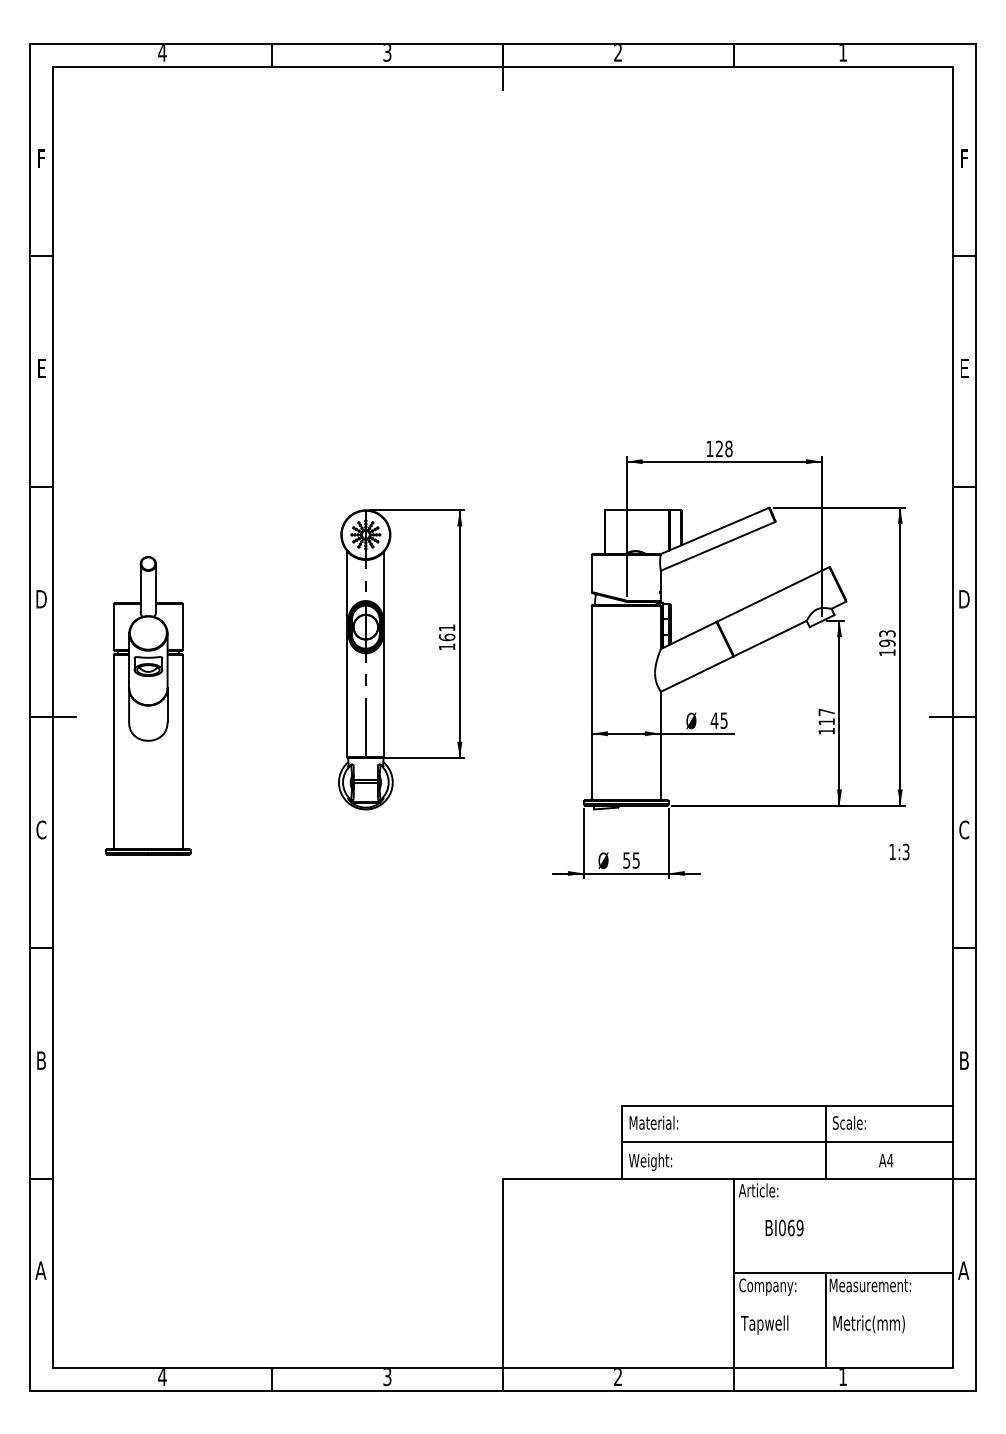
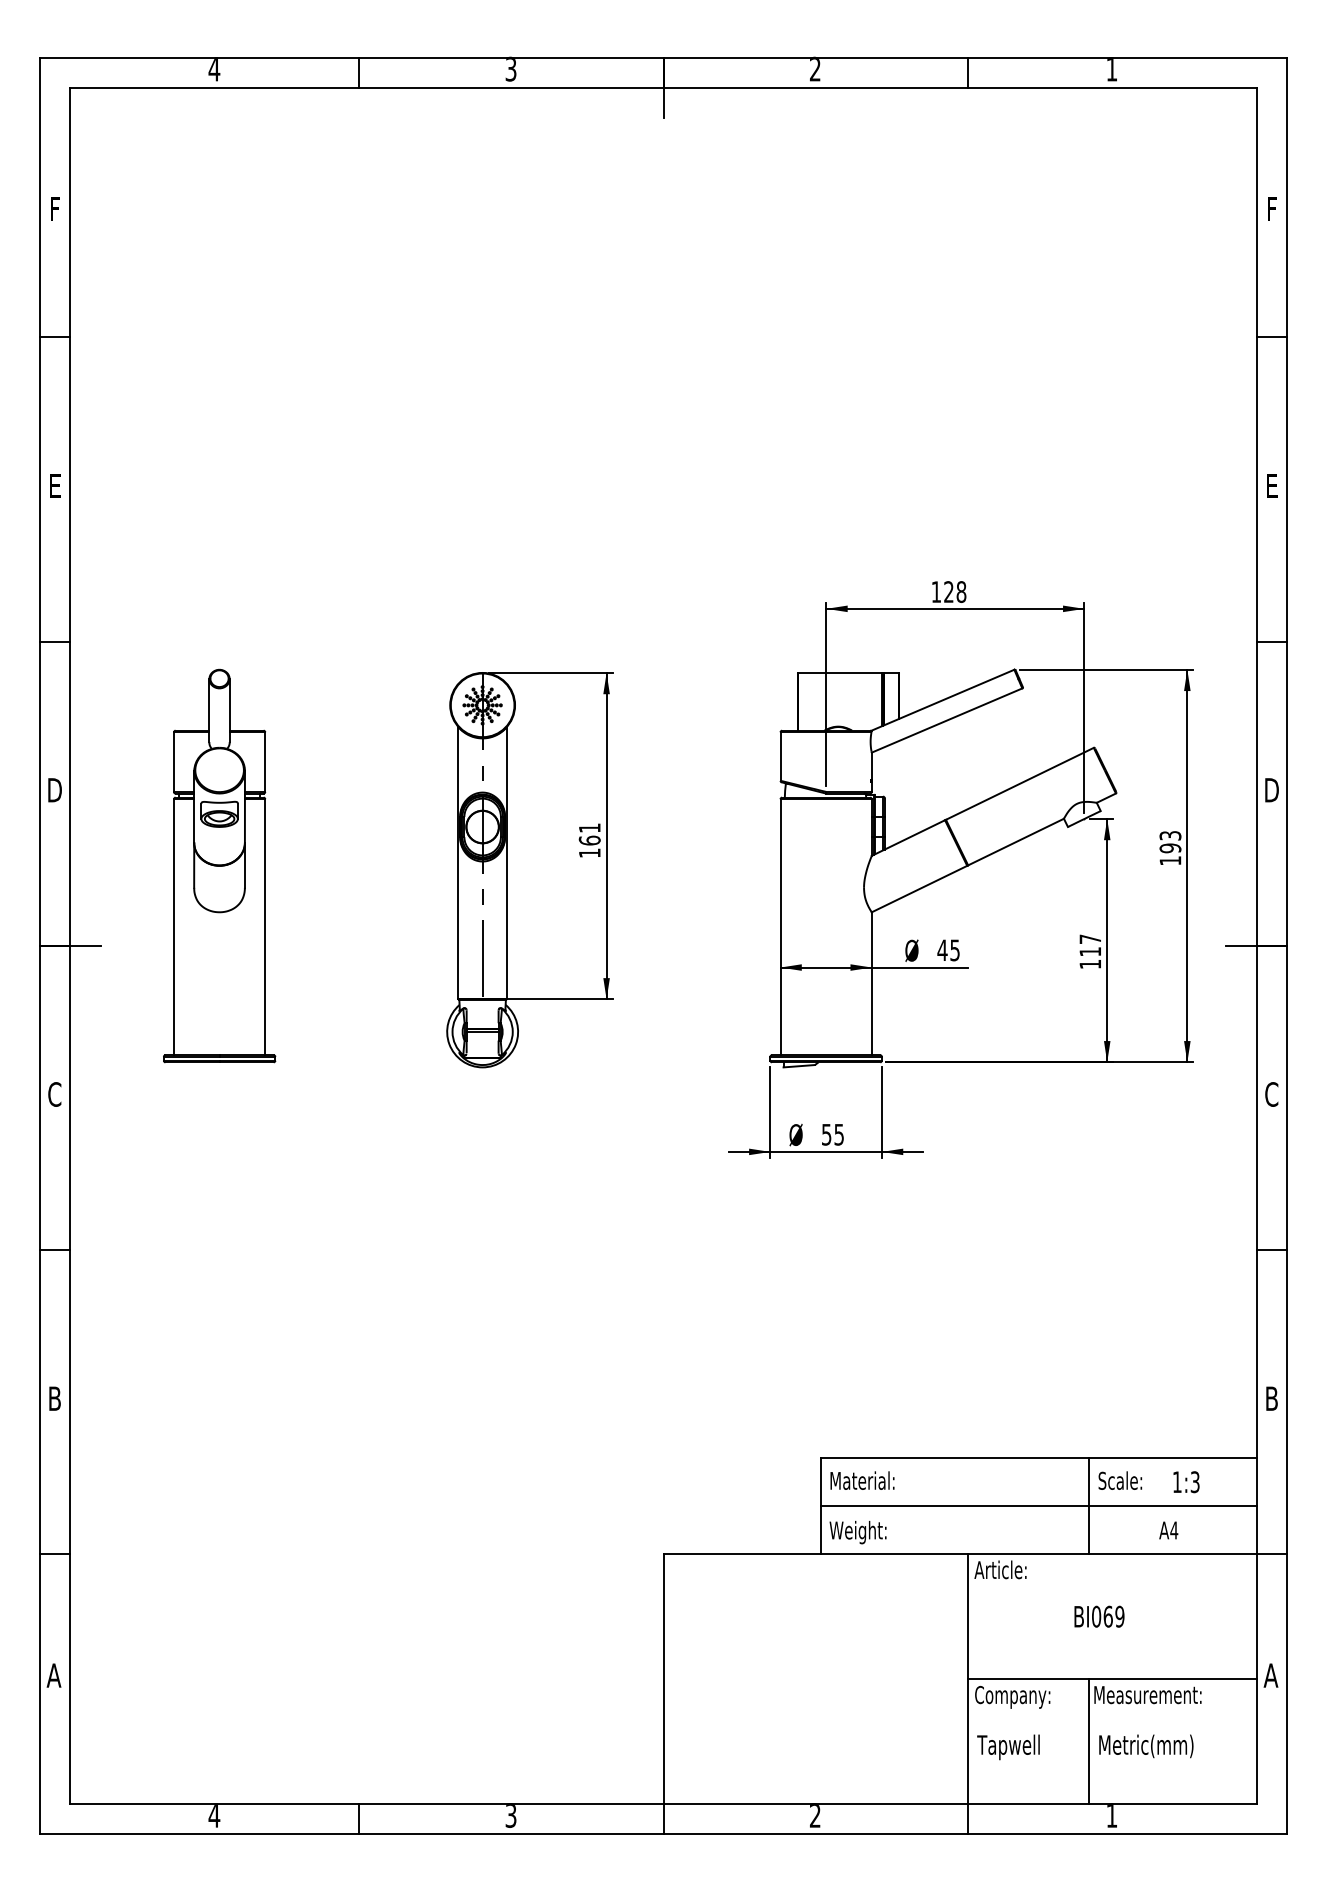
part: (148, 705) -> (219, 865), moved
text: (899, 851) -> (1186, 1481), moved
text: (784, 1227) -> (1099, 1616), moved

